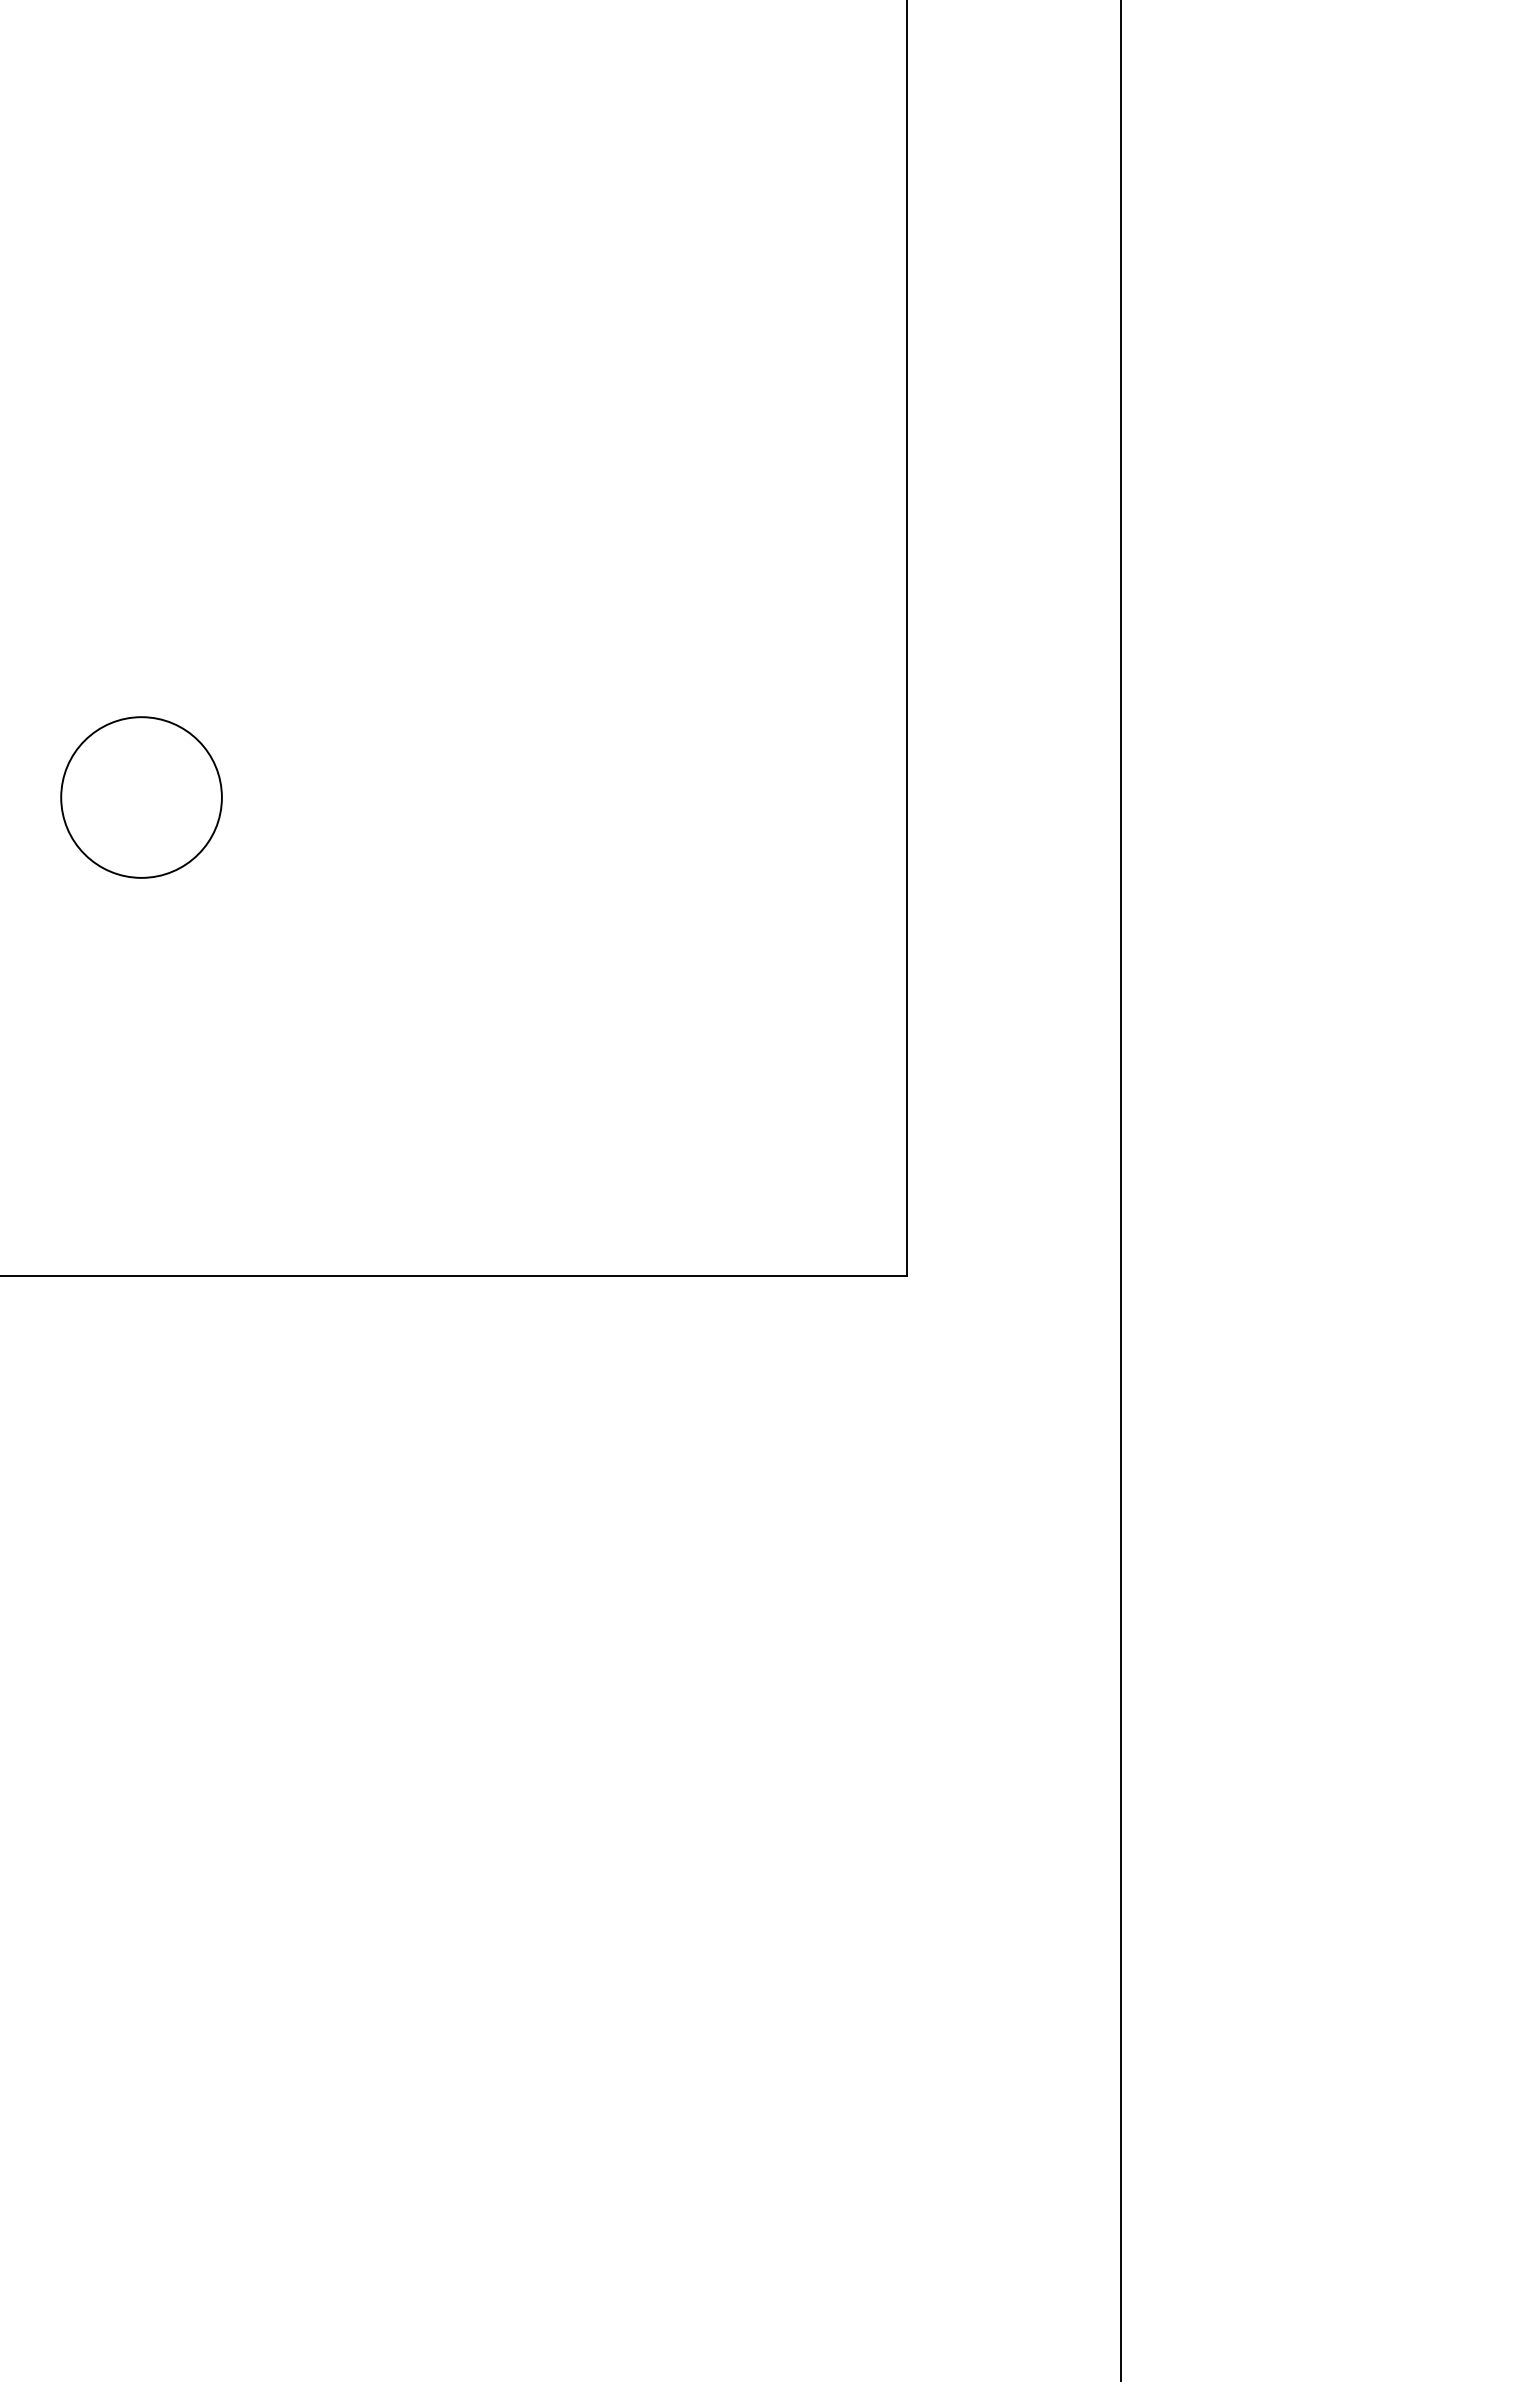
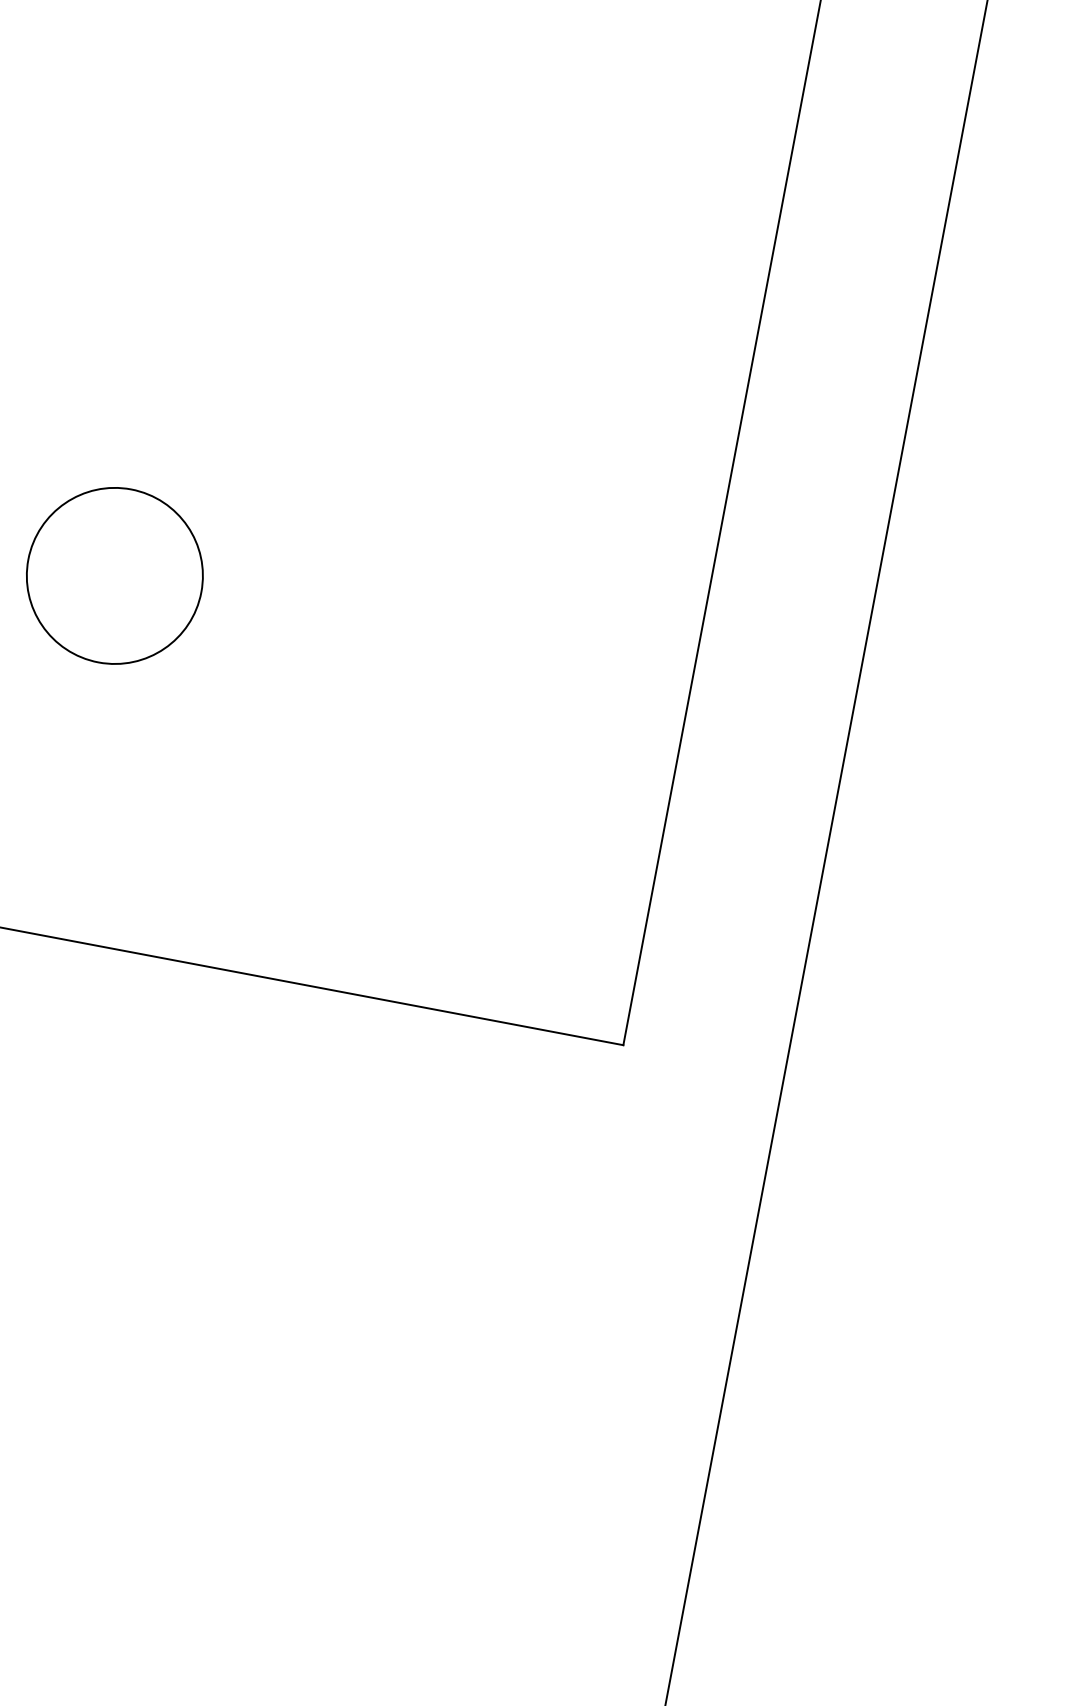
circle: (141, 797) -> (114, 575), size x1.43

